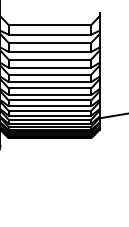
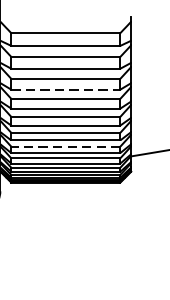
line: (50, 67) -> (66, 89), solid -> dashed
line: (49, 110) -> (65, 146), solid -> dashed

